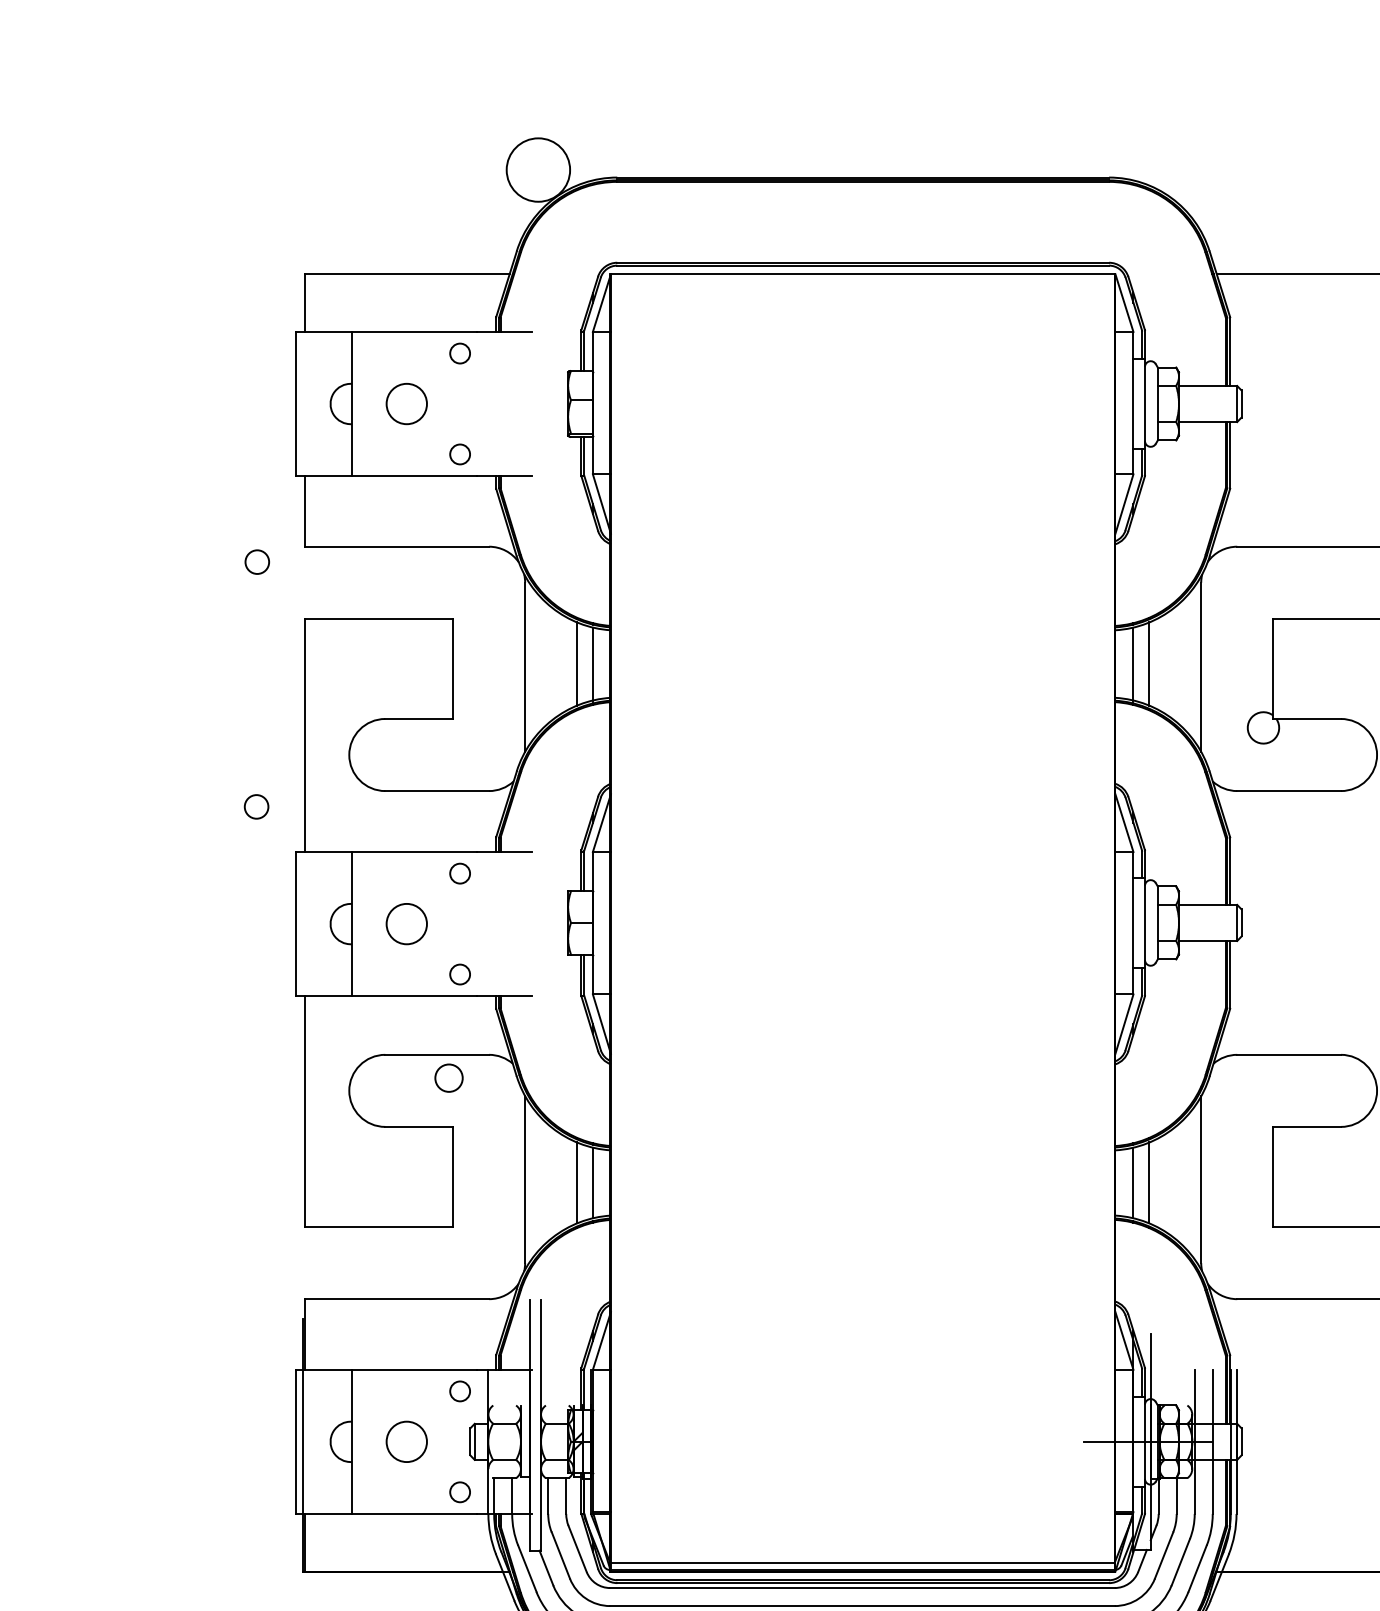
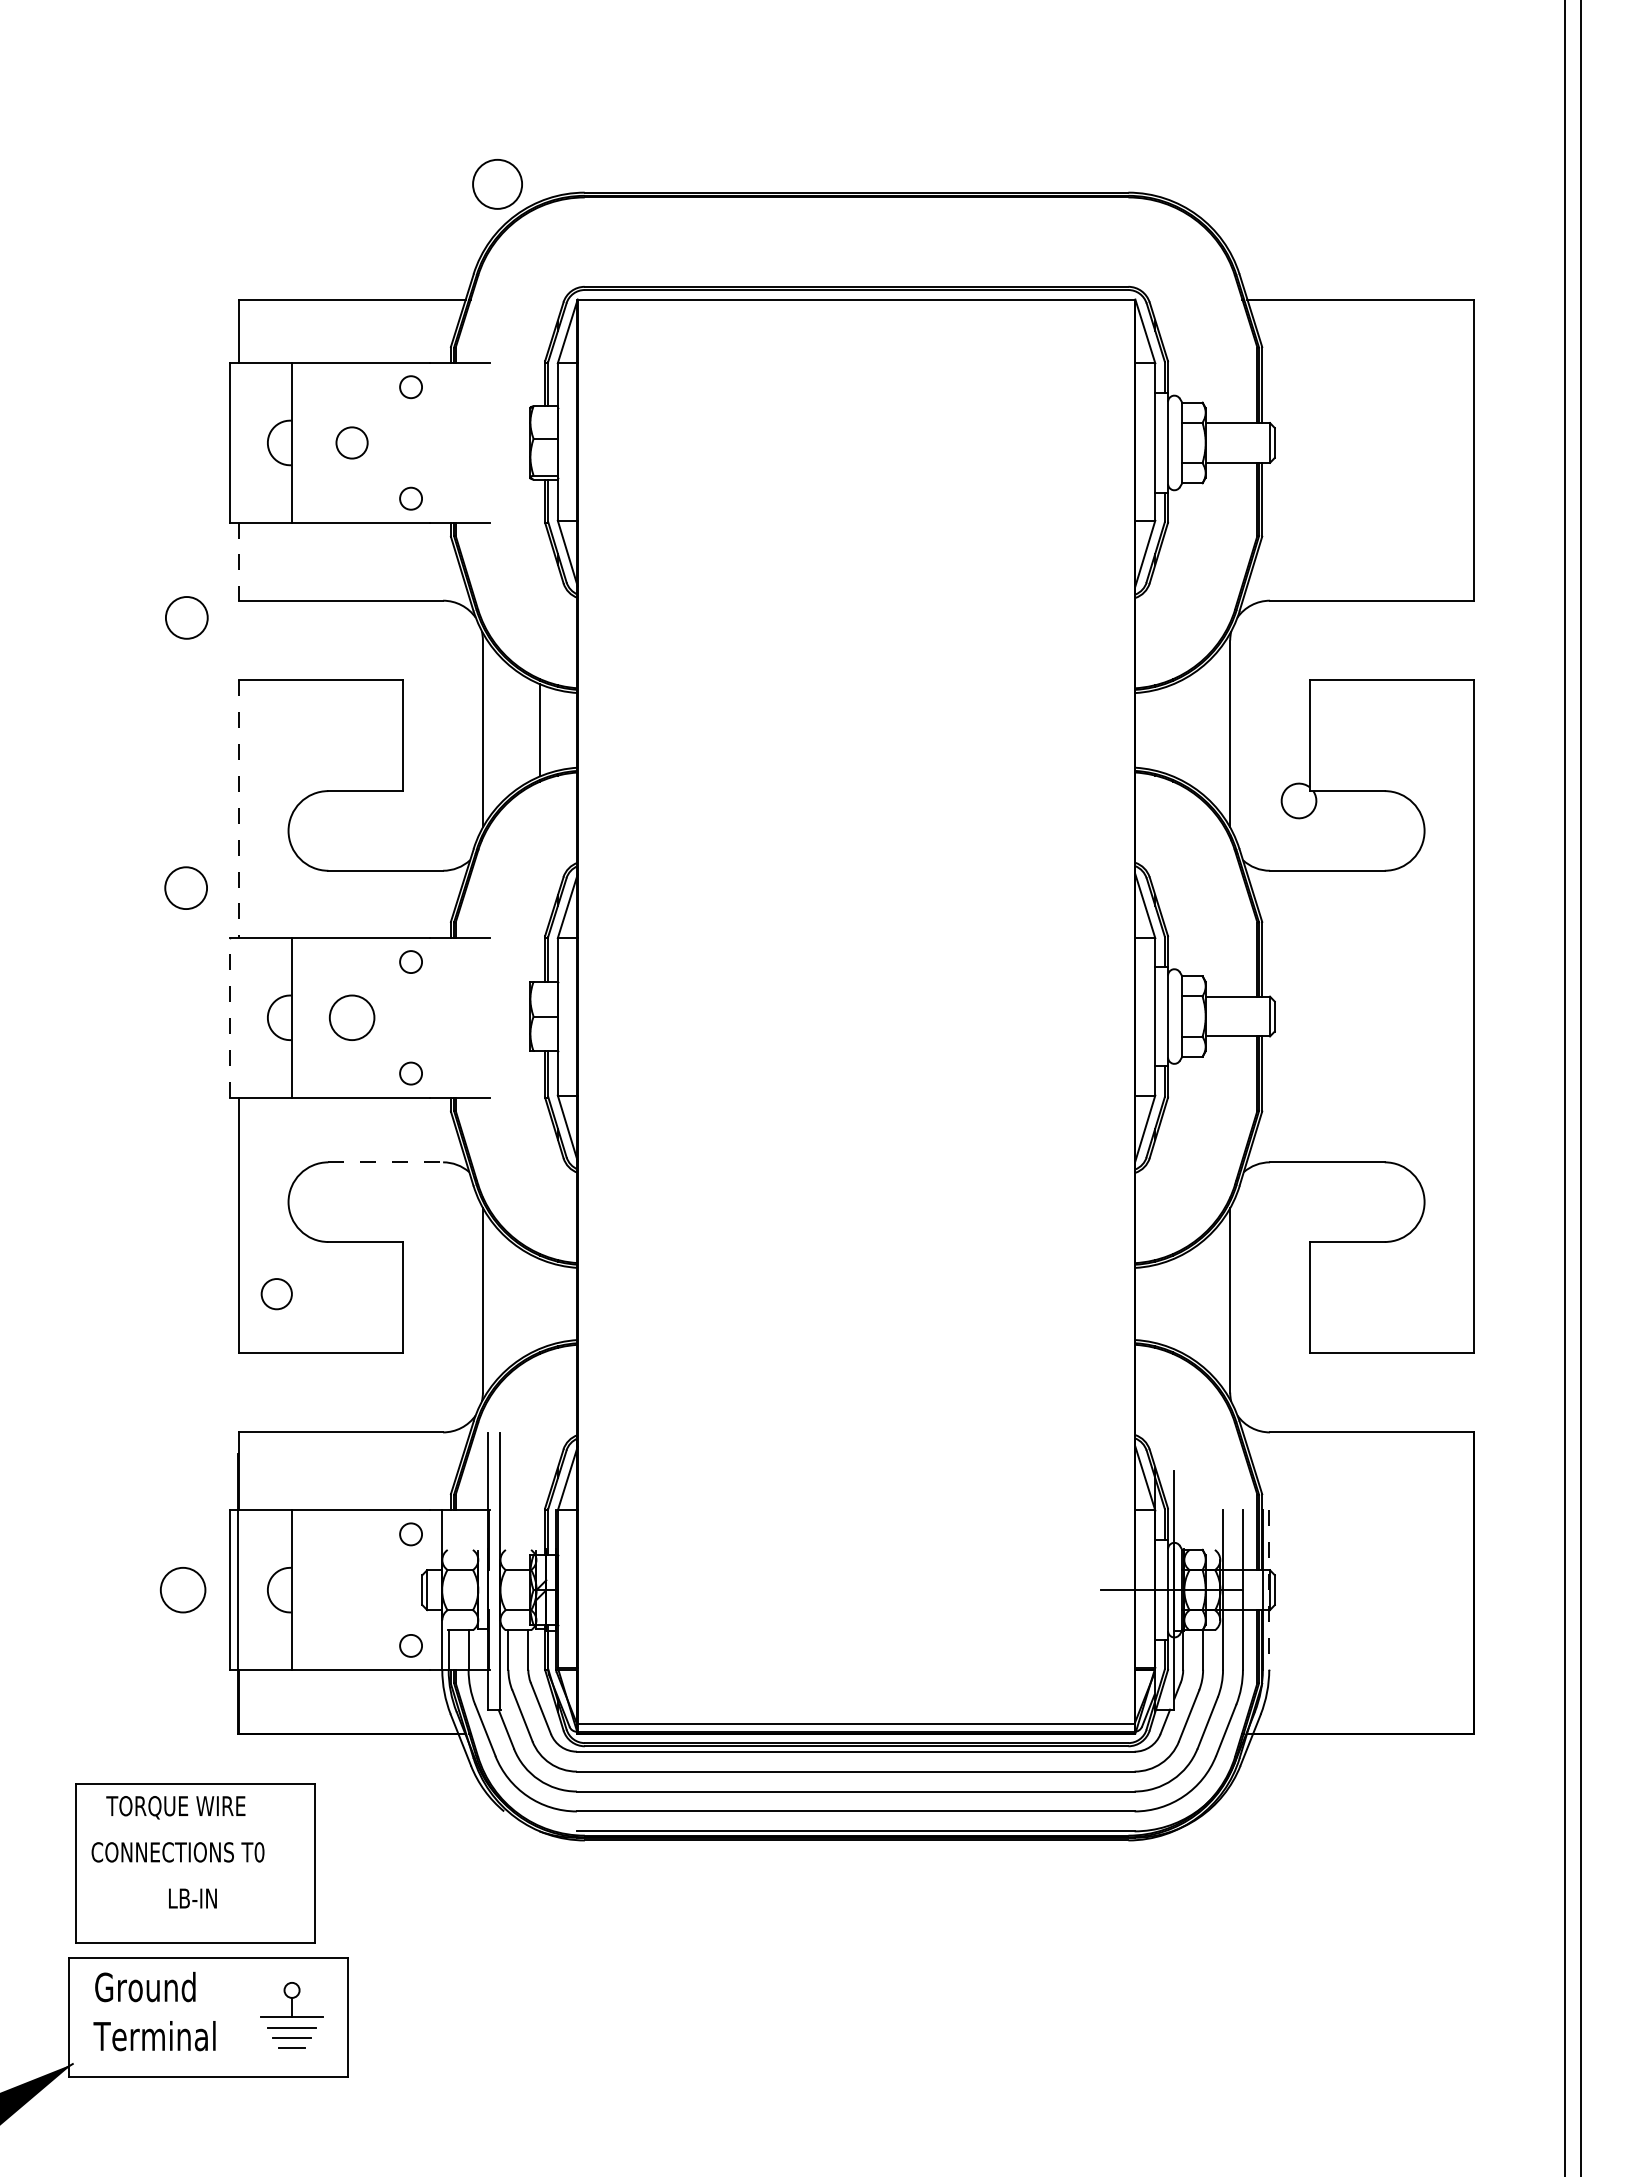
circle: (538, 170) -> (497, 184), size x0.7
circle: (406, 403) -> (351, 442), size x0.7
line: (304, 512) -> (239, 562), solid -> dashed
circle: (256, 561) -> (186, 617), size x1.6
line: (592, 664) -> (557, 730), removed
line: (1133, 664) -> (1155, 730), removed
line: (1149, 664) -> (1172, 730), removed
line: (304, 735) -> (239, 809), solid -> dashed
circle: (256, 807) -> (185, 888), size x1.6
line: (295, 923) -> (229, 1017), solid -> dashed
line: (437, 1054) -> (386, 1162), solid -> dashed
circle: (448, 1078) -> (276, 1294), moved
line: (577, 1182) -> (540, 1303), removed
line: (592, 1182) -> (557, 1303), removed
line: (1133, 1182) -> (1155, 1303), removed
line: (1149, 1182) -> (1172, 1303), removed
circle: (406, 1442) -> (182, 1590), moved
line: (1236, 1442) -> (1269, 1590), solid -> dashed

